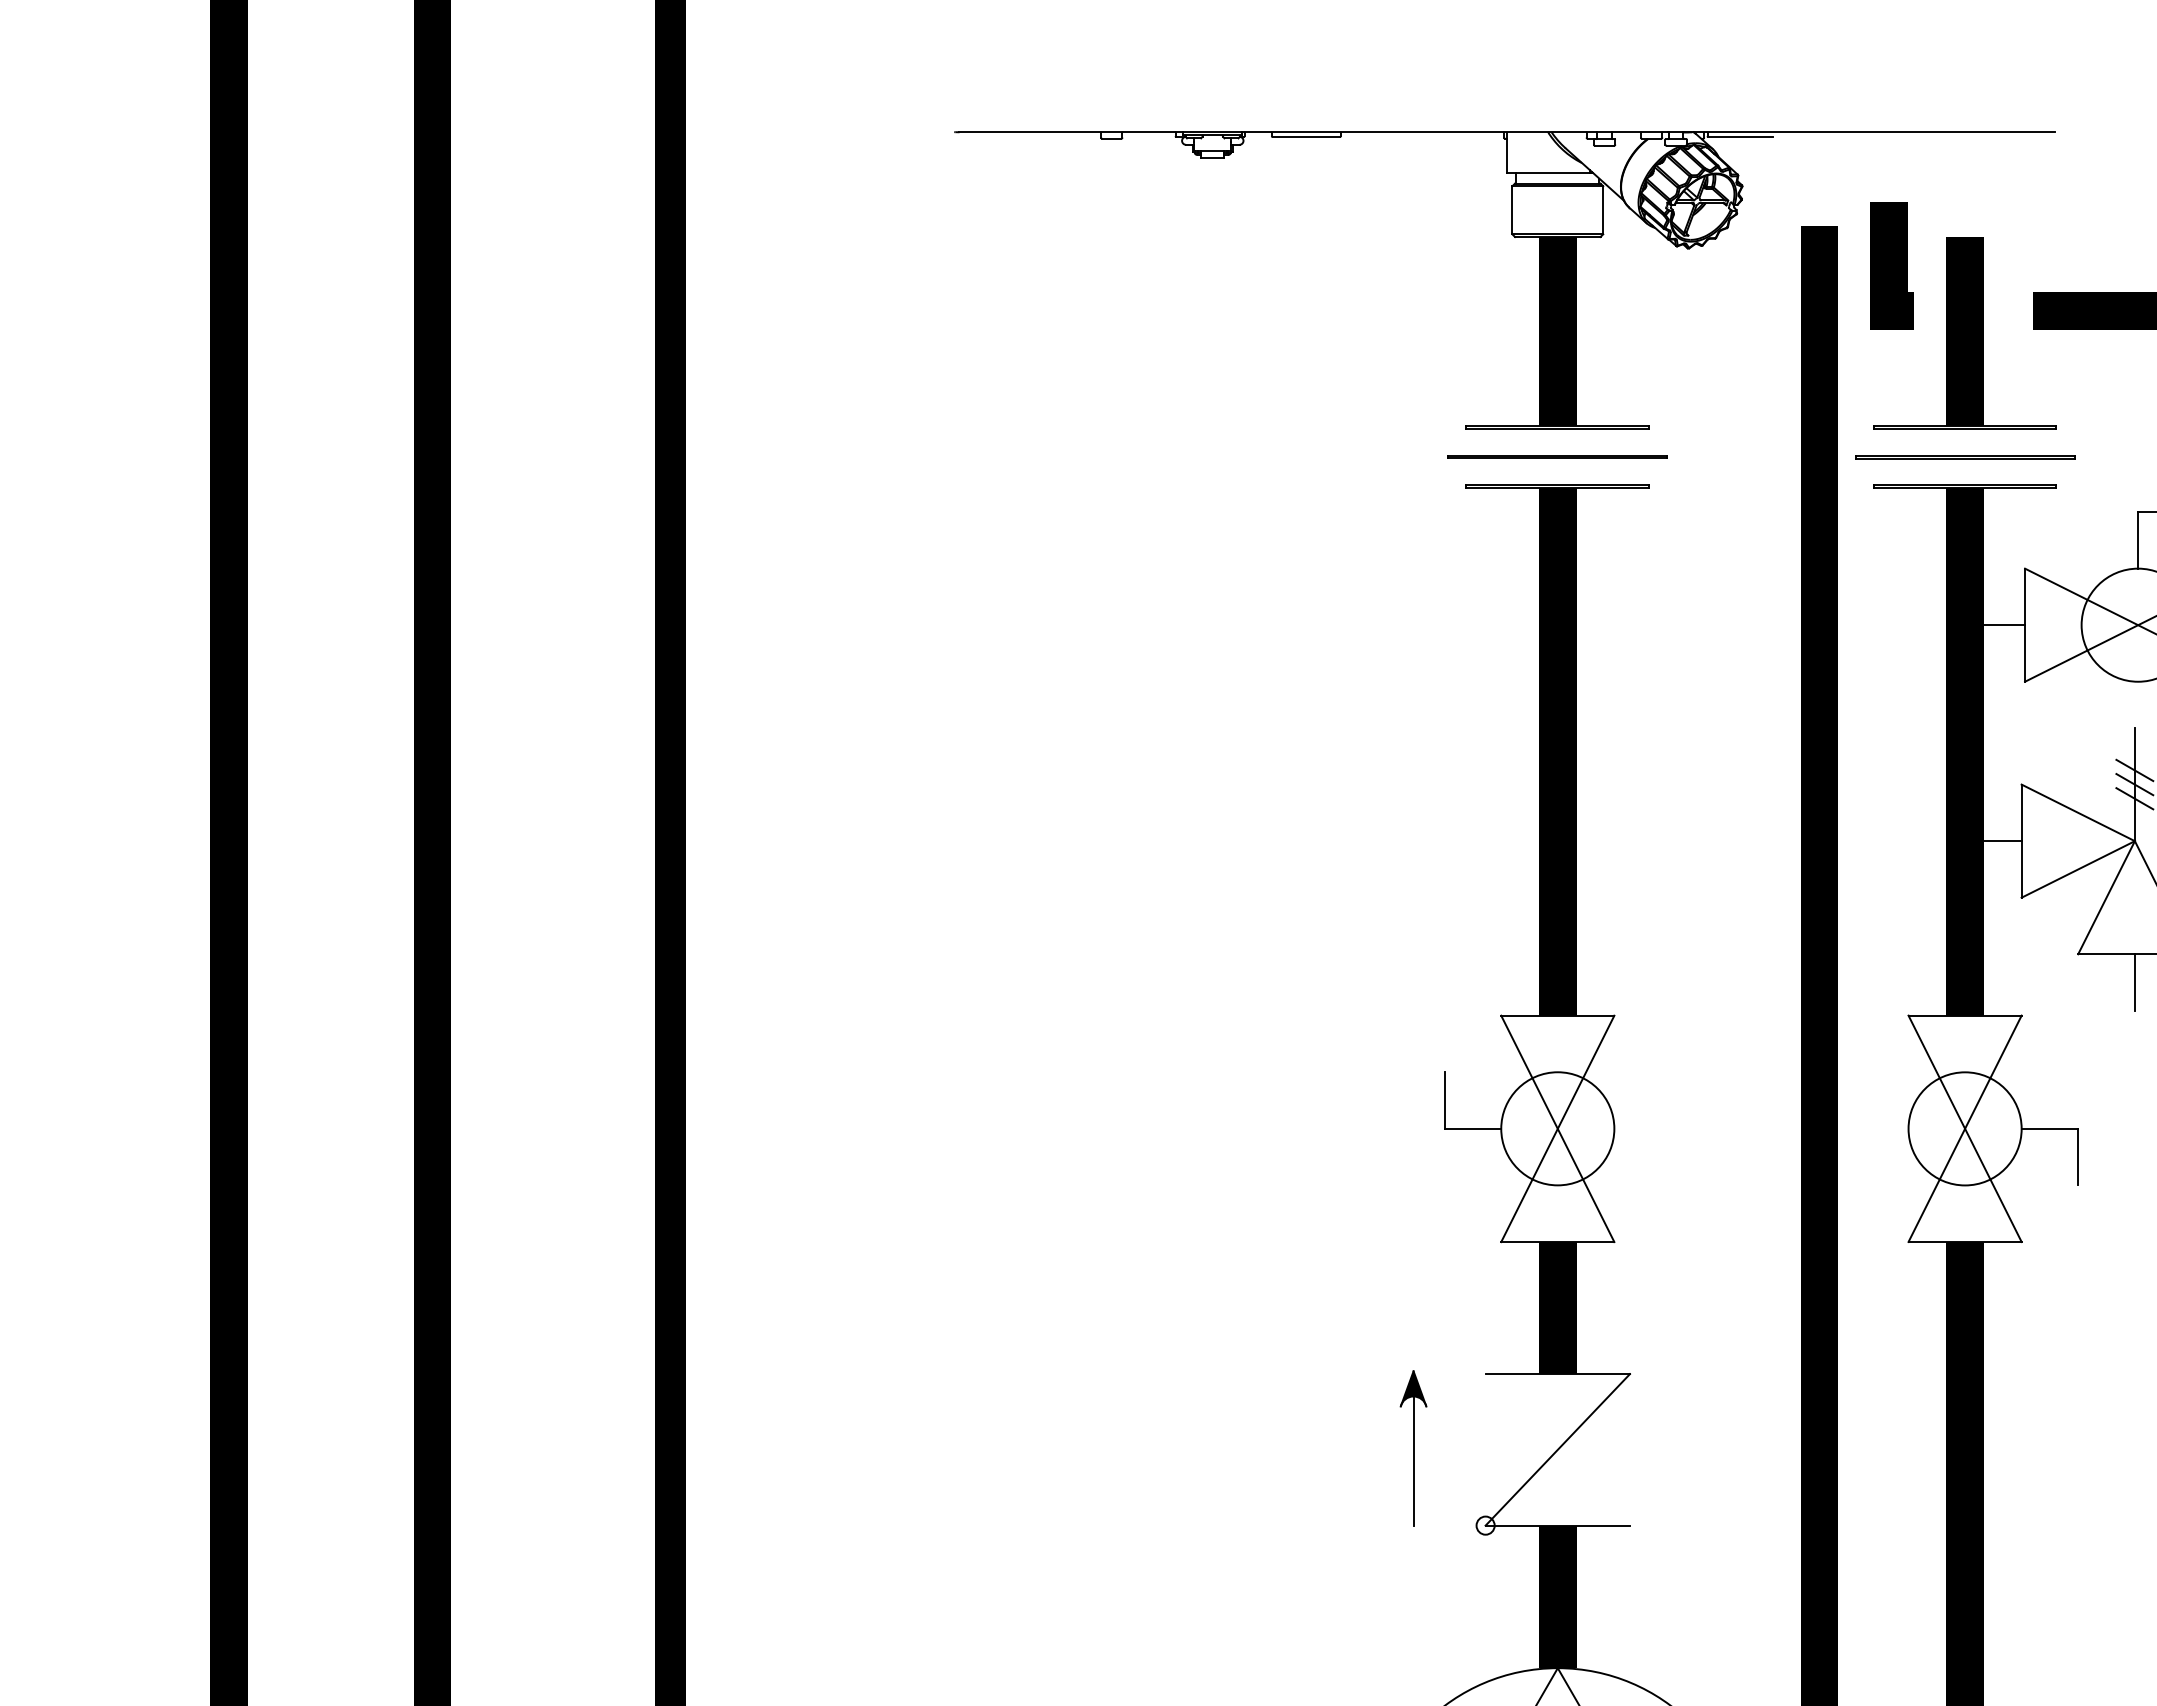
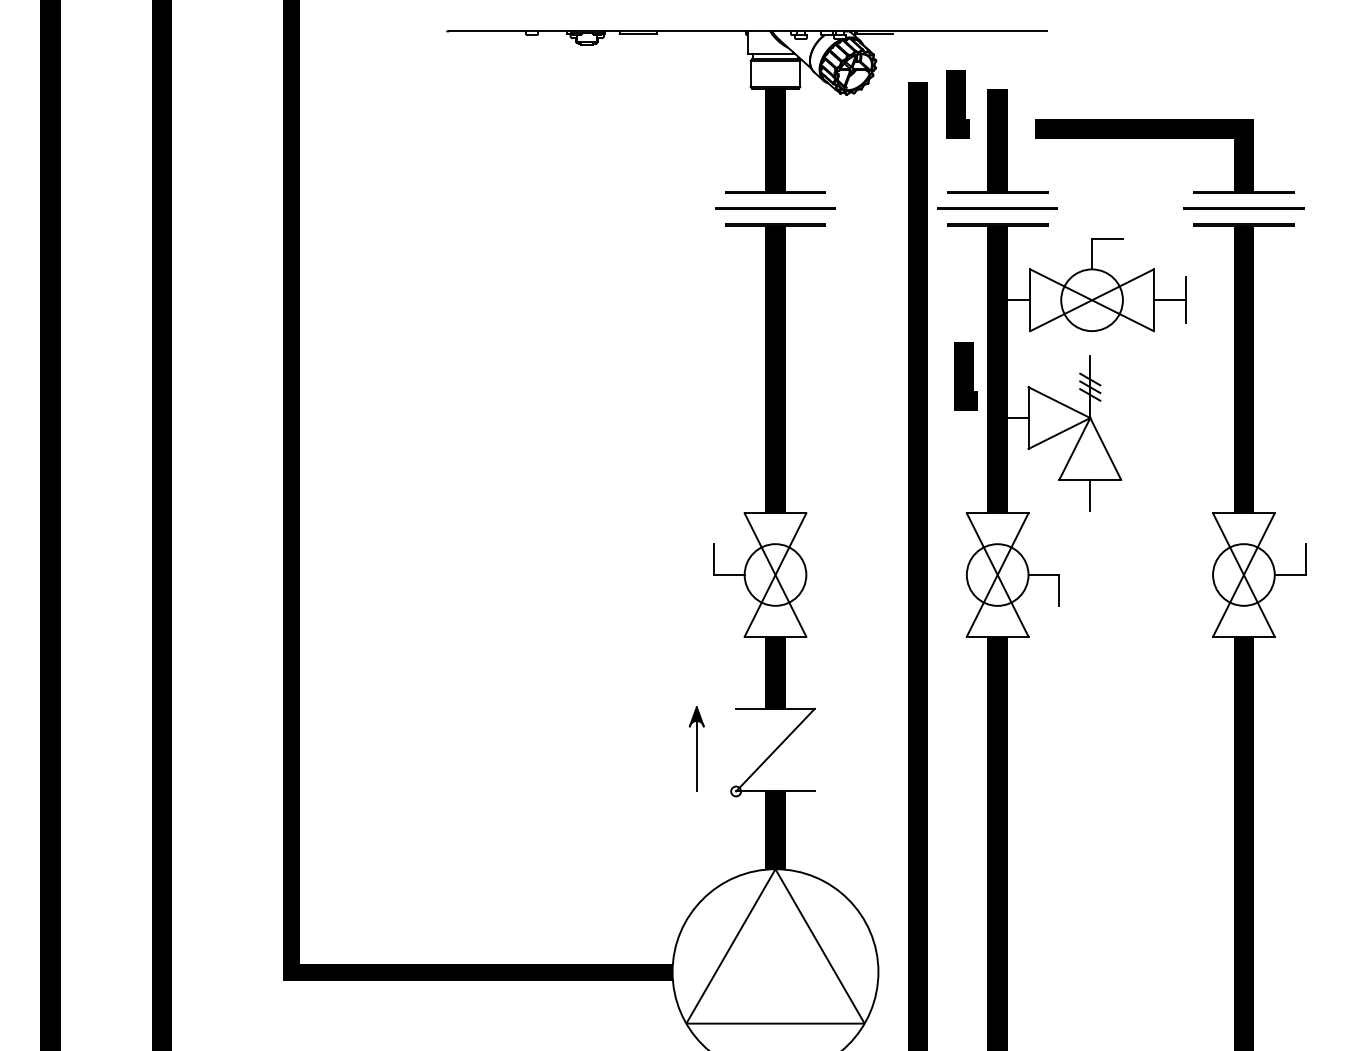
line: (1906, 764) -> (965, 376), added

